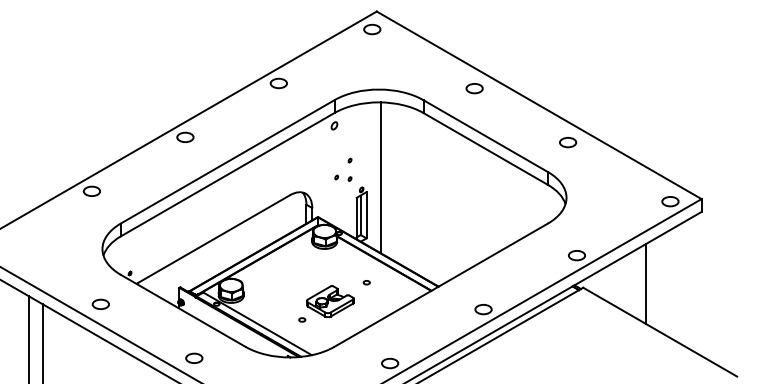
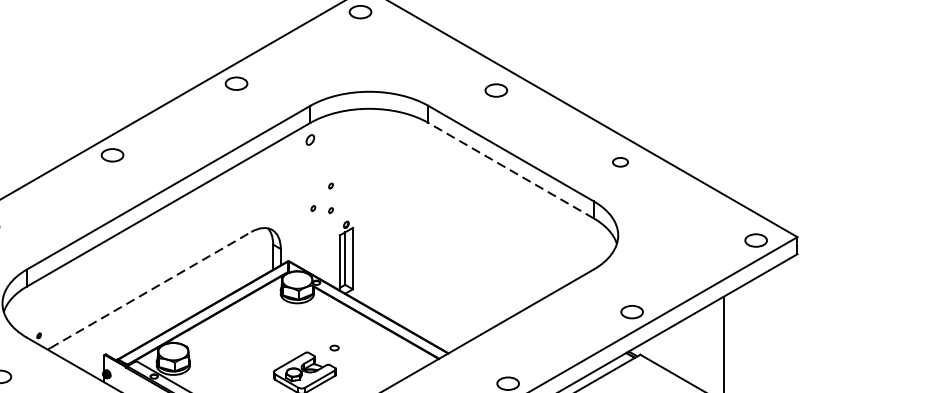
part: (568, 142) -> (620, 162), size x0.7
line: (485, 149) -> (510, 171), solid -> dashed
line: (381, 177) -> (372, 208), removed
line: (214, 238) -> (151, 289), solid -> dashed
part: (366, 282) -> (334, 347), moved

